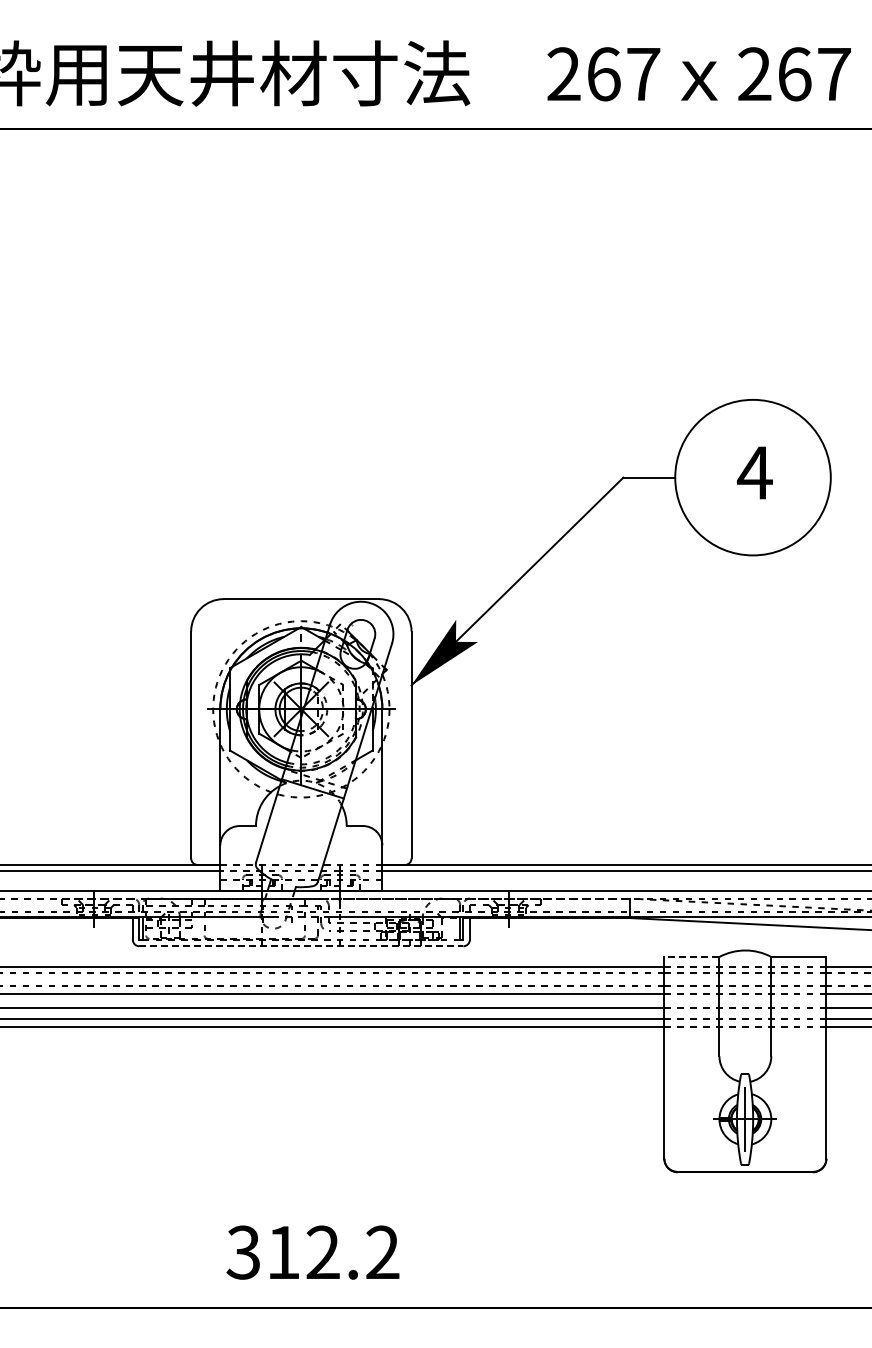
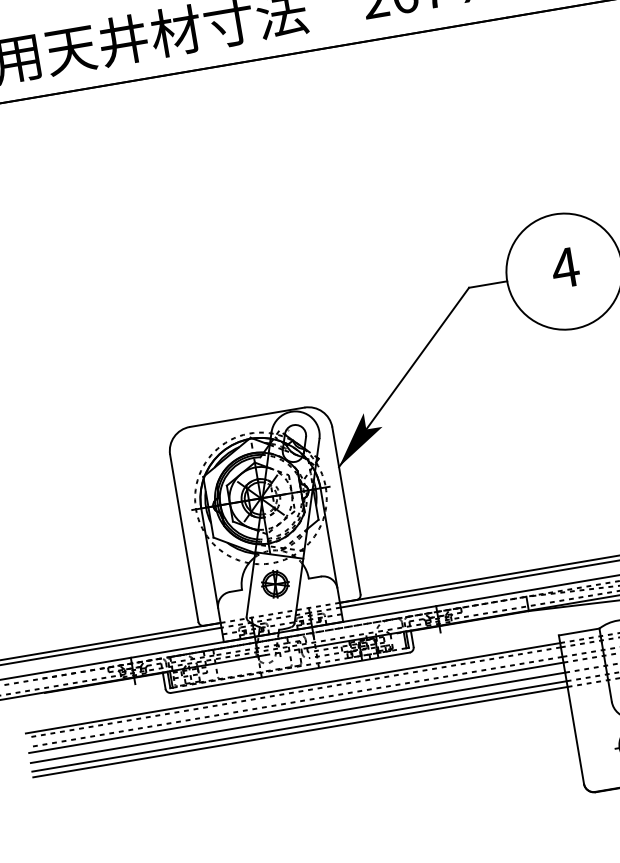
part: (301, 825) -> (275, 583), added
line: (301, 946) -> (290, 672), dashed -> solid
line: (691, 956) -> (578, 631), dashed -> solid

